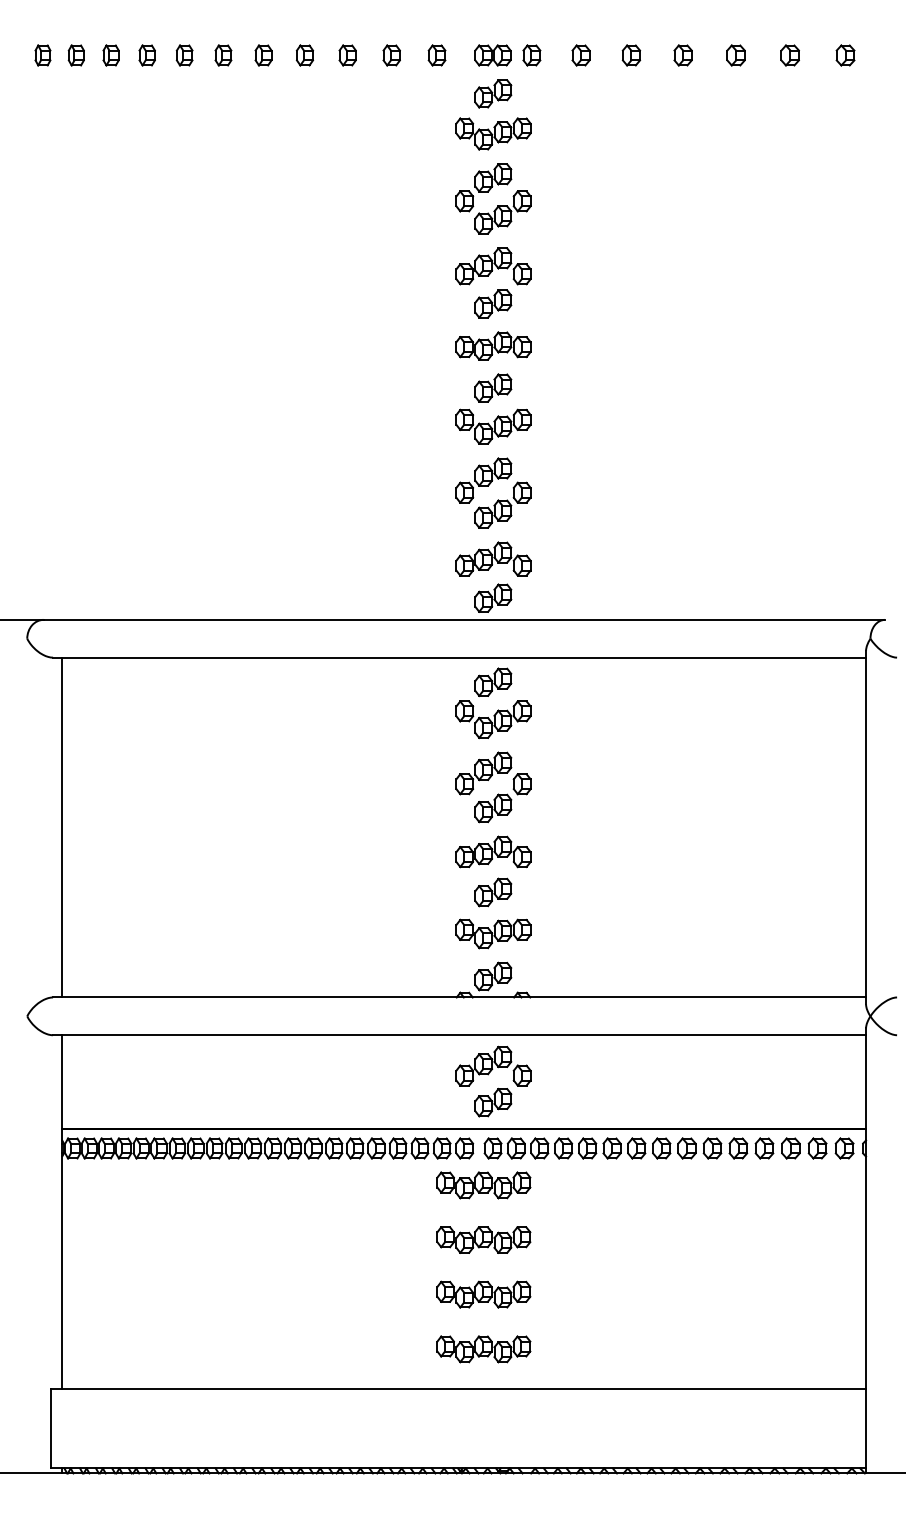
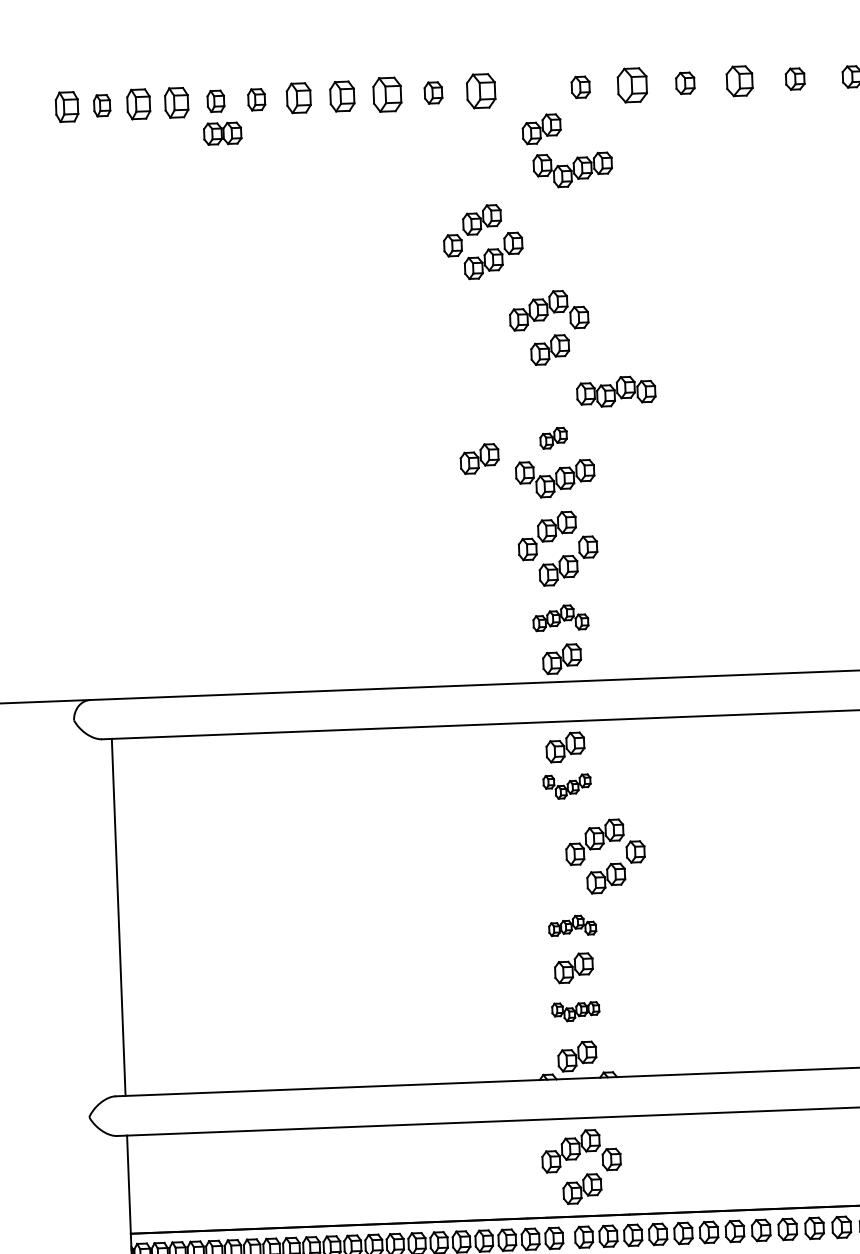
part: (42, 55) -> (66, 107), size x1.4
part: (110, 55) -> (137, 104), size x1.4
part: (146, 55) -> (175, 102), size x1.4
part: (263, 55) -> (298, 98), size x1.4
part: (304, 55) -> (341, 96), size x1.4
part: (347, 55) -> (386, 94), size x1.6
part: (436, 55) -> (480, 91), size x1.6
part: (492, 55) -> (222, 133), moved
part: (580, 55) -> (631, 85), size x1.6
part: (682, 55) -> (738, 81), size x1.4
part: (493, 133) -> (572, 169), moved
part: (488, 192) -> (477, 235), moved
part: (493, 345) -> (616, 391), moved
part: (493, 387) -> (553, 437), size x0.7
part: (422, 404) -> (479, 458), added
part: (493, 558) -> (560, 617), size x0.7
part: (493, 719) -> (567, 786), size x0.6
part: (498, 793) -> (611, 862), moved
part: (493, 851) -> (572, 925), size x0.6
part: (493, 933) -> (575, 1011), size x0.6

